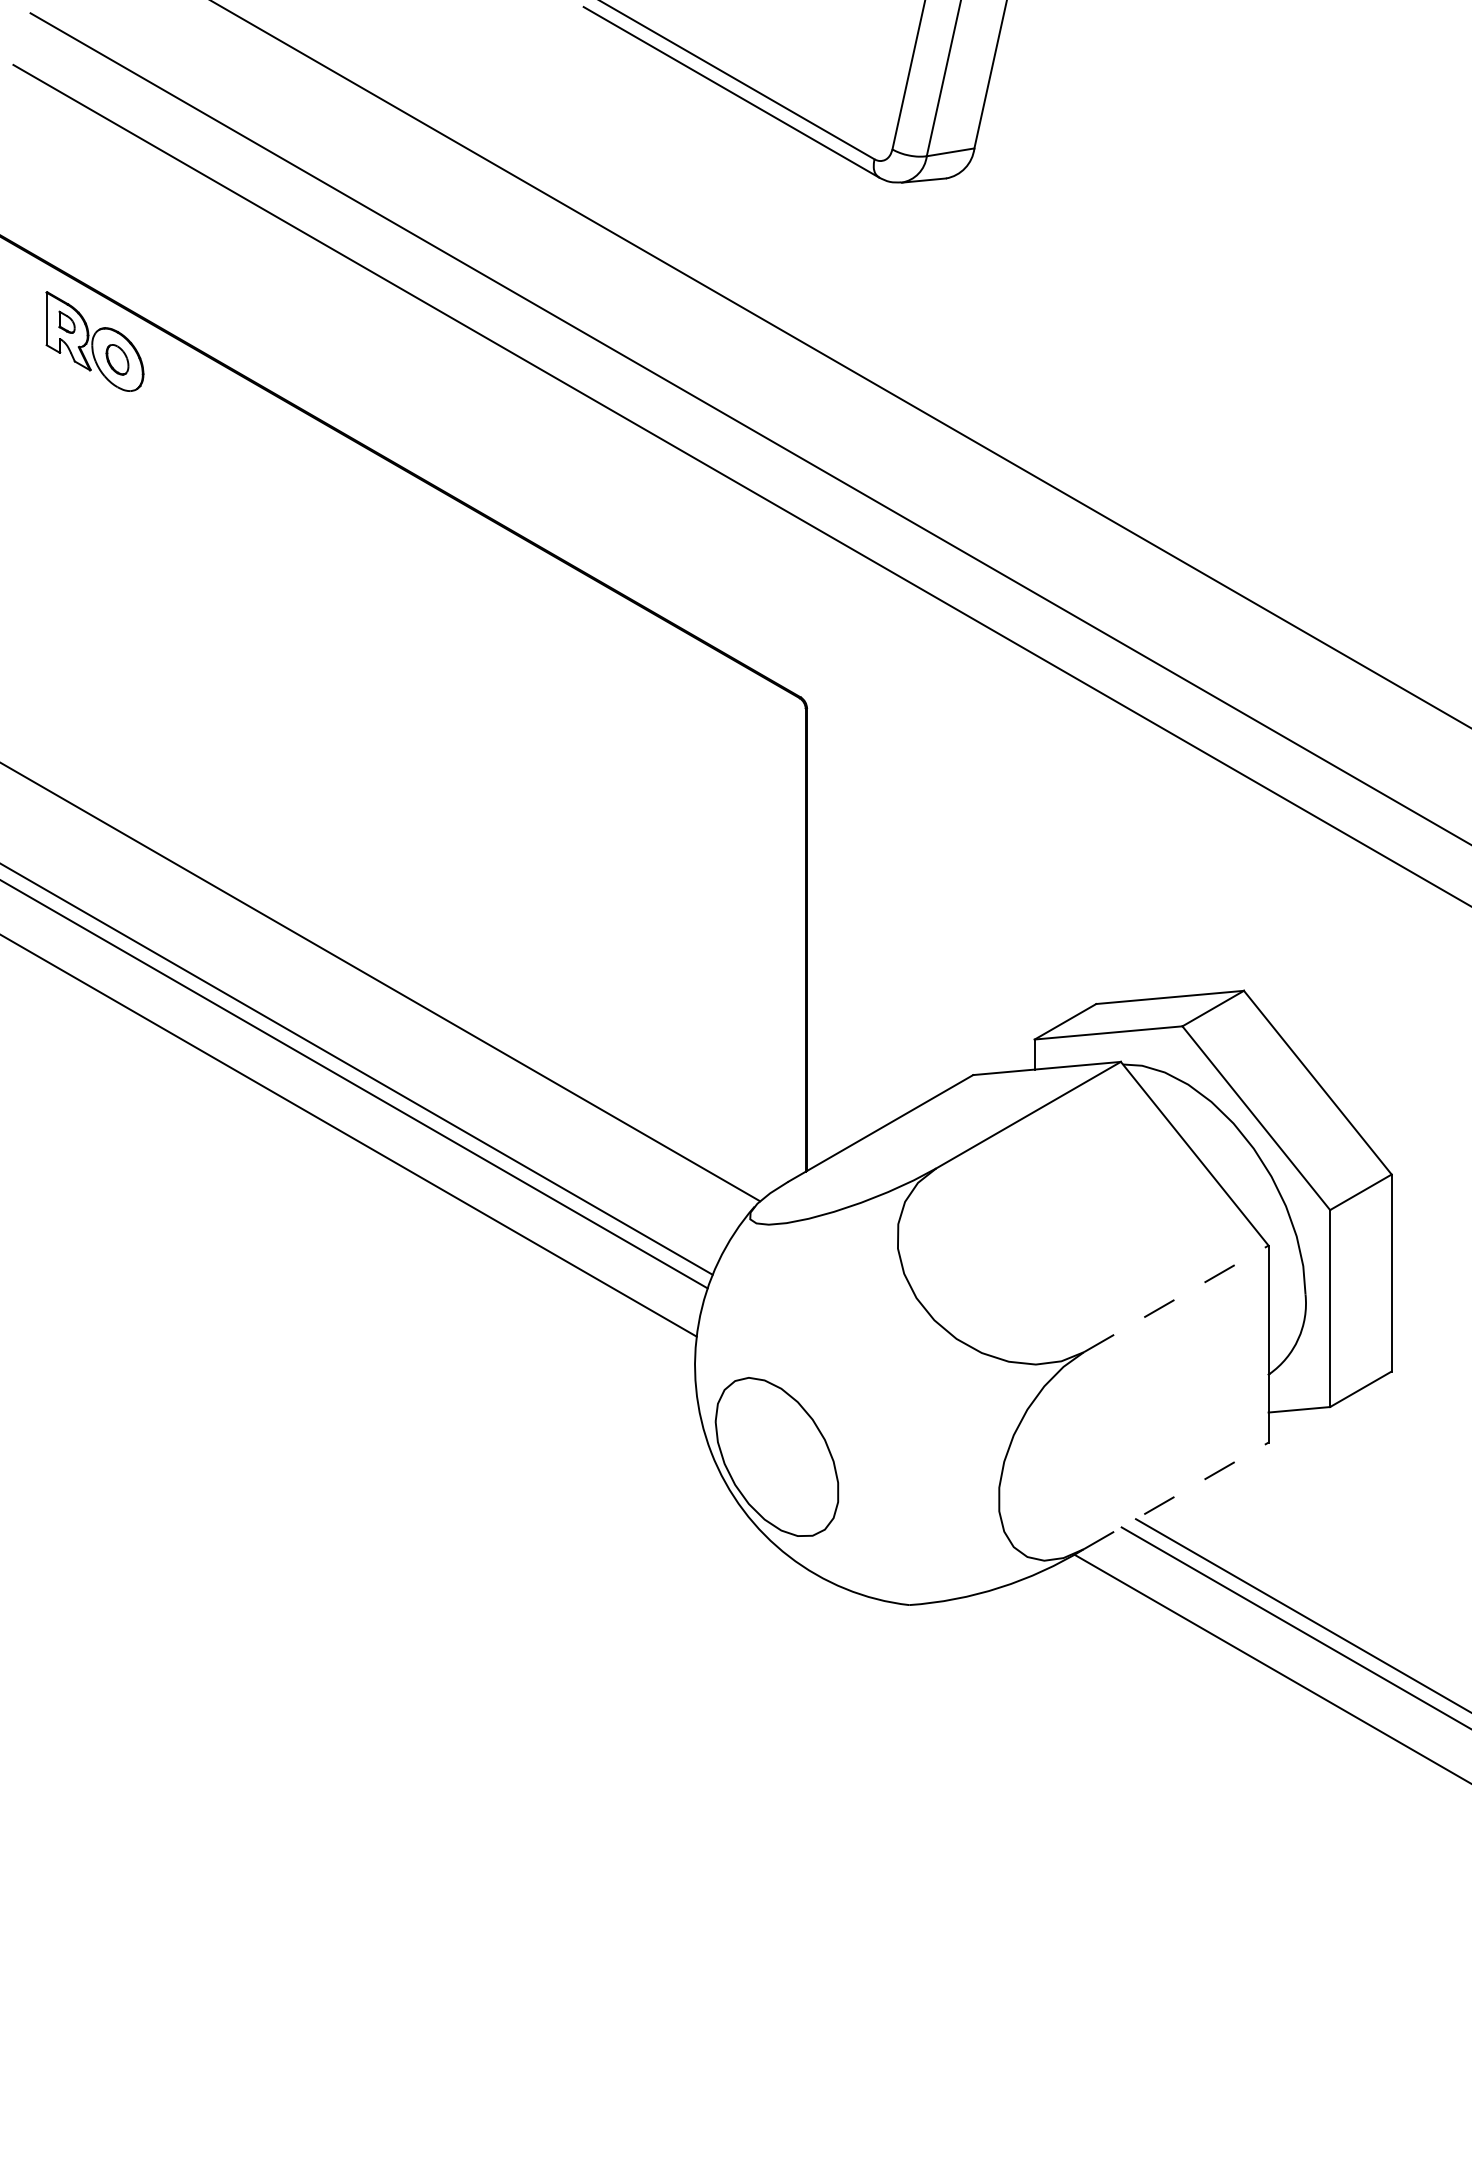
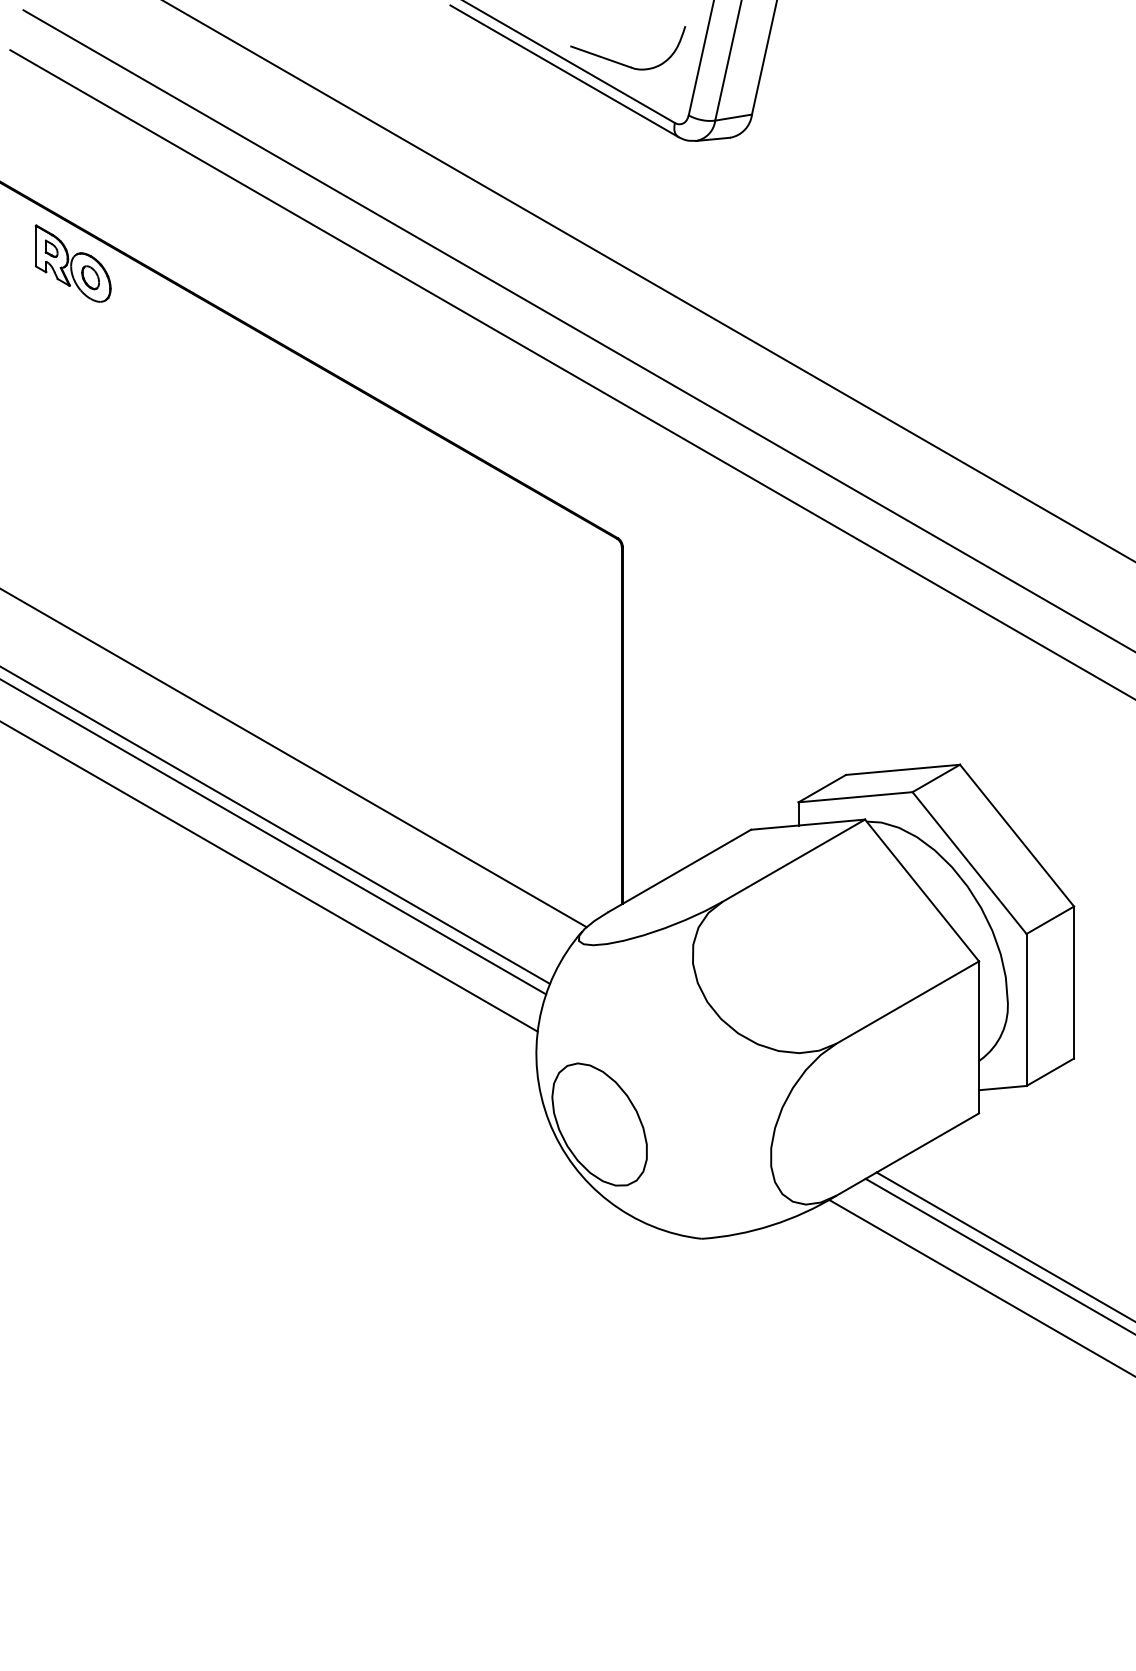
part: (807, 82) -> (623, 63), added
line: (1176, 1298) -> (907, 1002), dashed -> solid
line: (1176, 1495) -> (907, 1154), dashed -> solid

